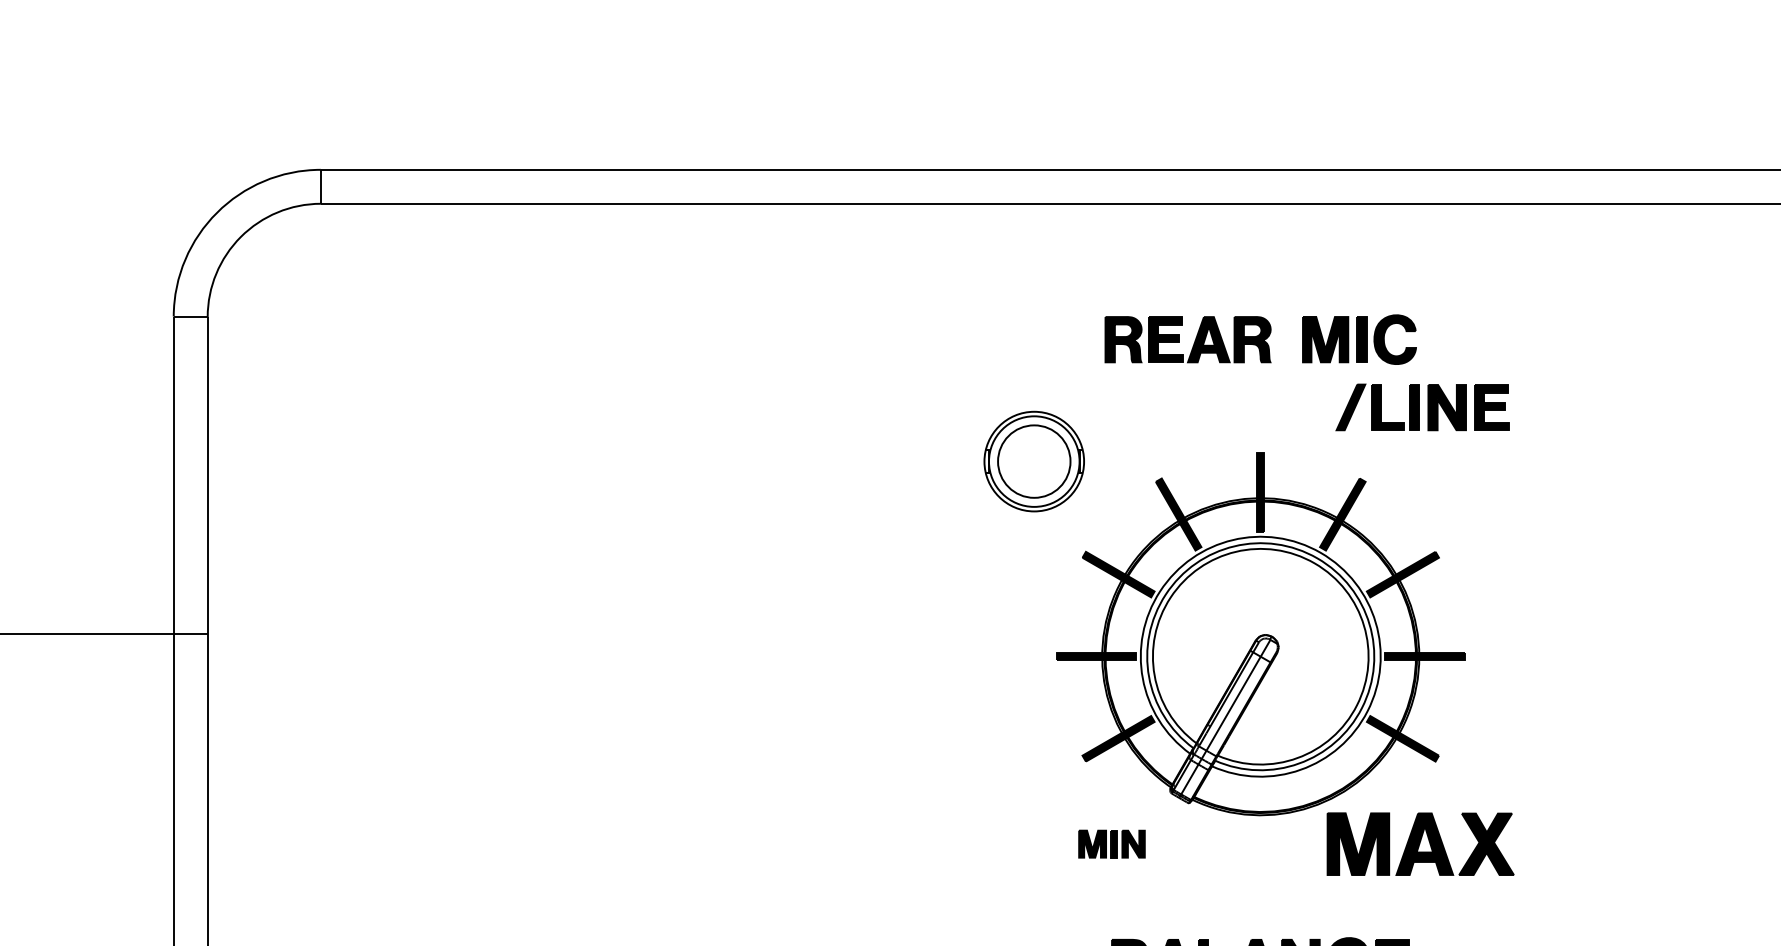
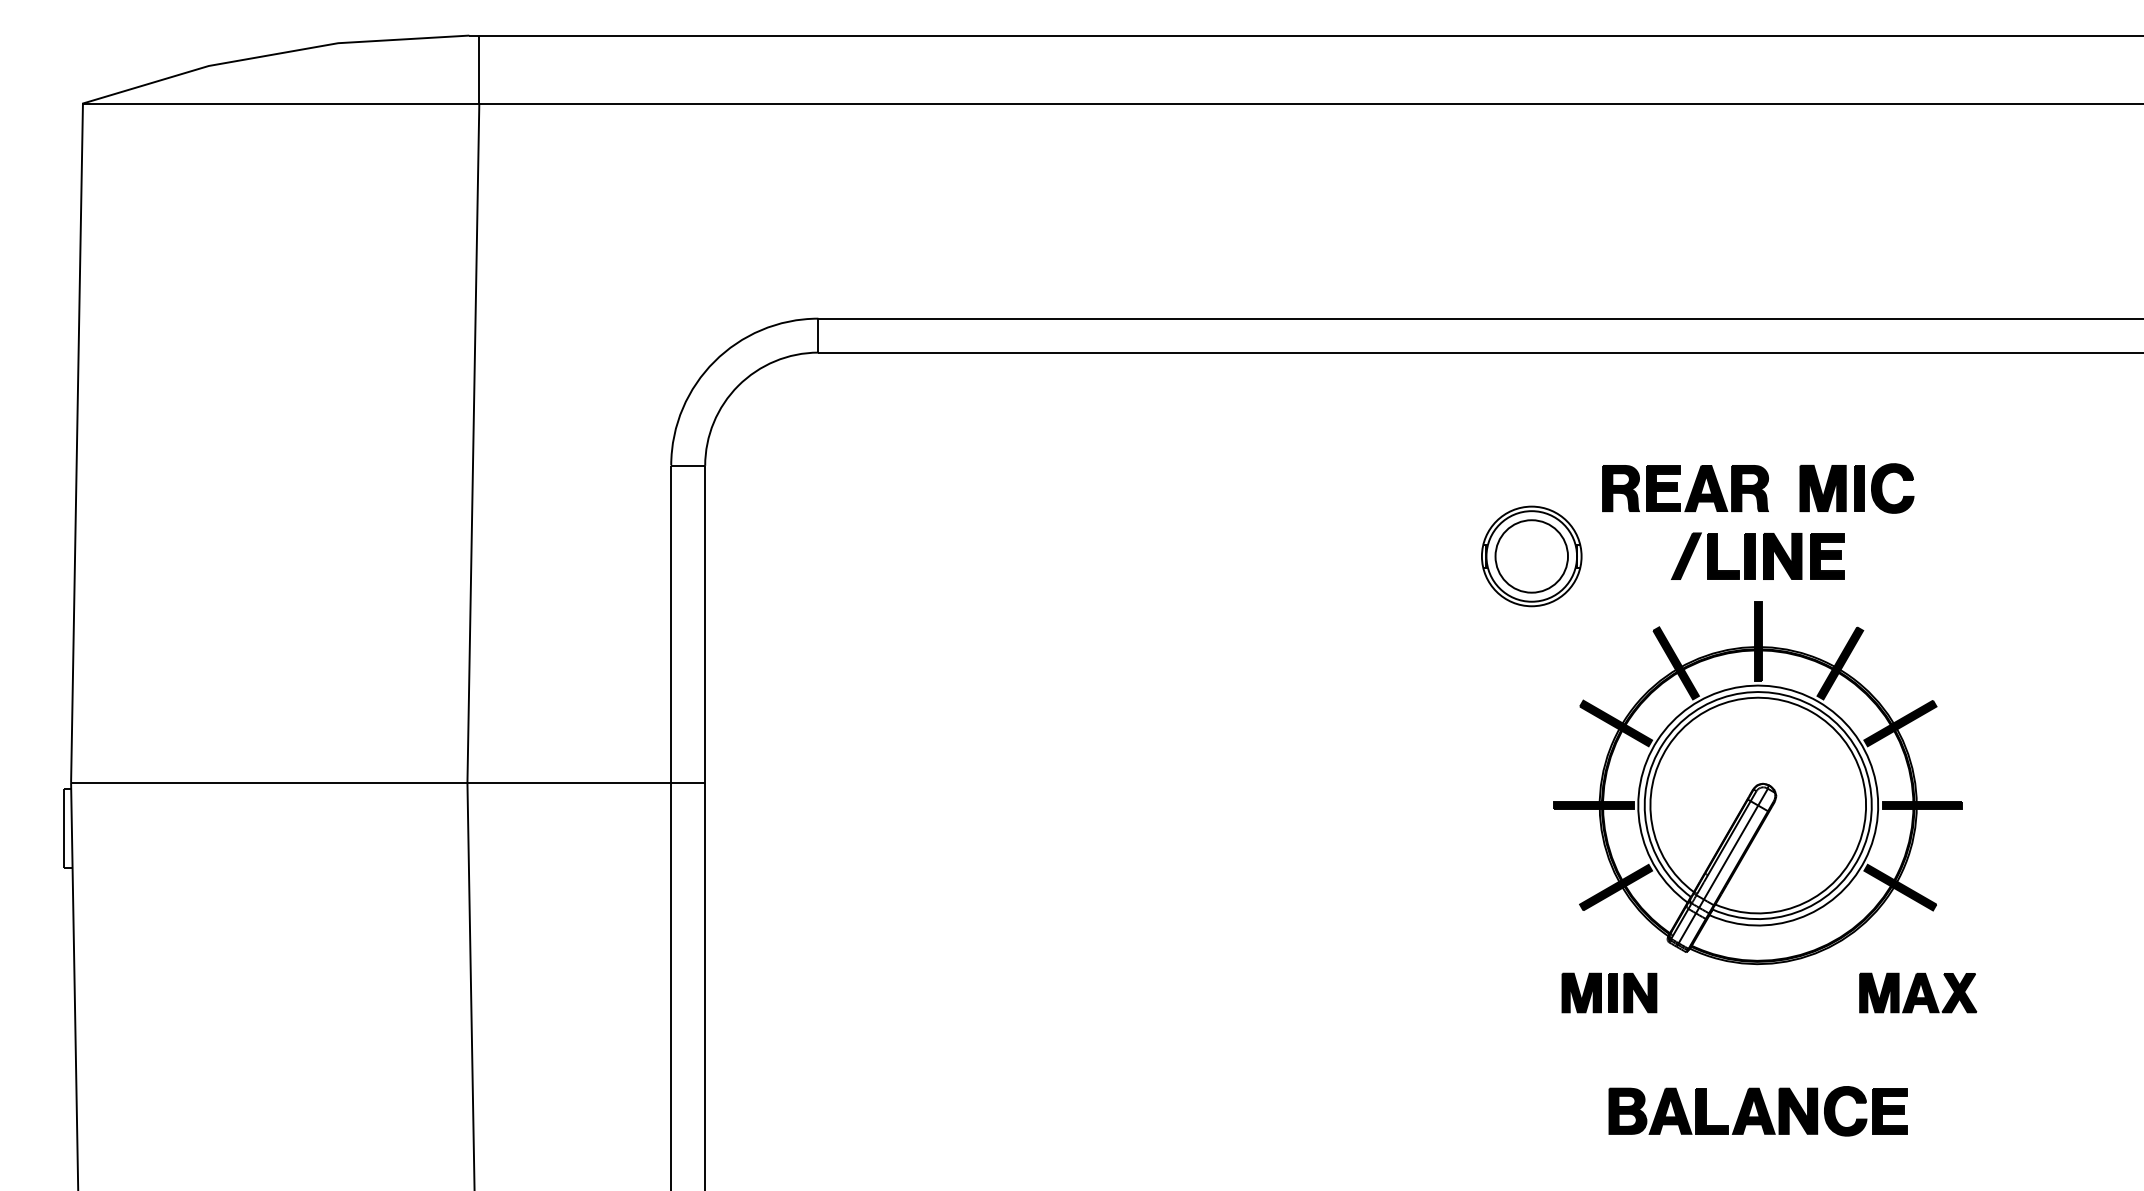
part: (1422, 406) -> (1757, 555), moved
part: (1034, 461) -> (1531, 556), moved
part: (1112, 843) -> (1609, 992), size x1.43
part: (1421, 843) -> (1918, 992), size x0.62

